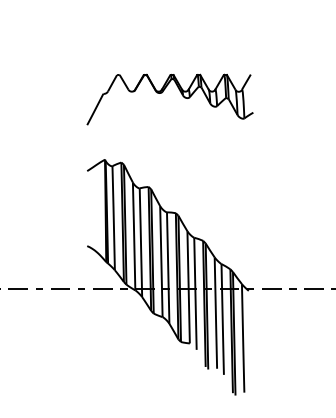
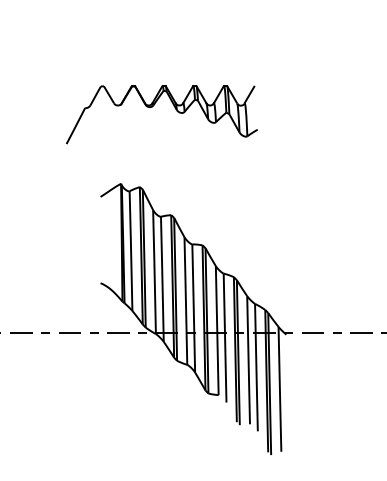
part: (162, 92) -> (153, 106), moved

